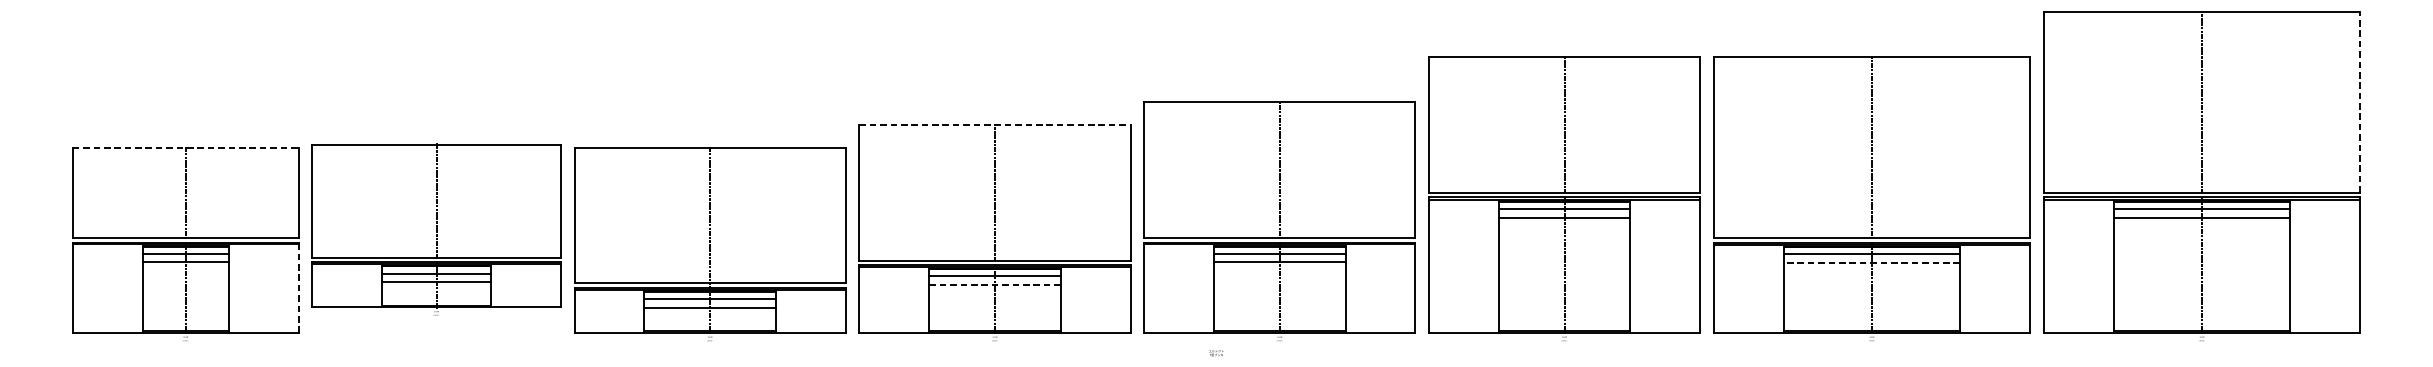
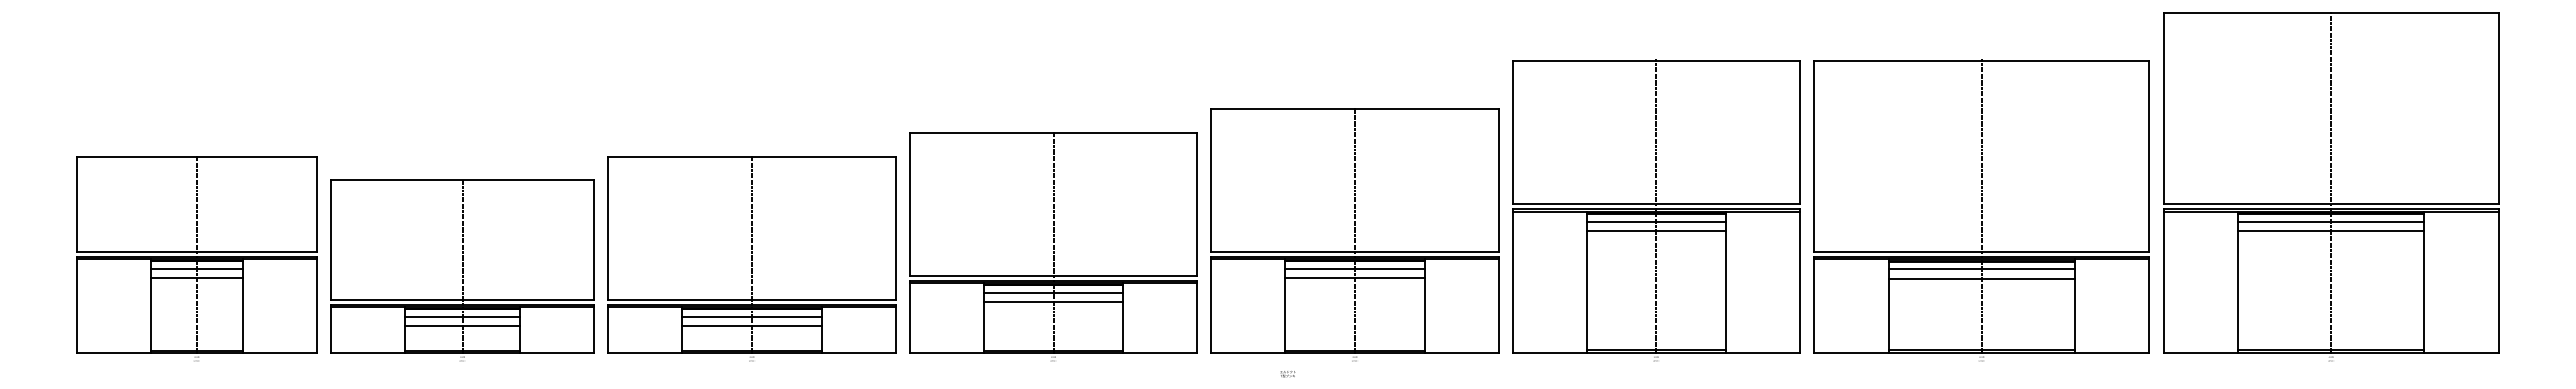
line: (2360, 102) -> (2498, 108), dashed -> solid
line: (994, 124) -> (1053, 132), dashed -> solid
line: (185, 147) -> (196, 156), dashed -> solid
part: (436, 229) -> (462, 270), moved
line: (1871, 262) -> (1981, 278), dashed -> solid
line: (994, 285) -> (1053, 302), dashed -> solid
line: (298, 287) -> (316, 304), dashed -> solid

